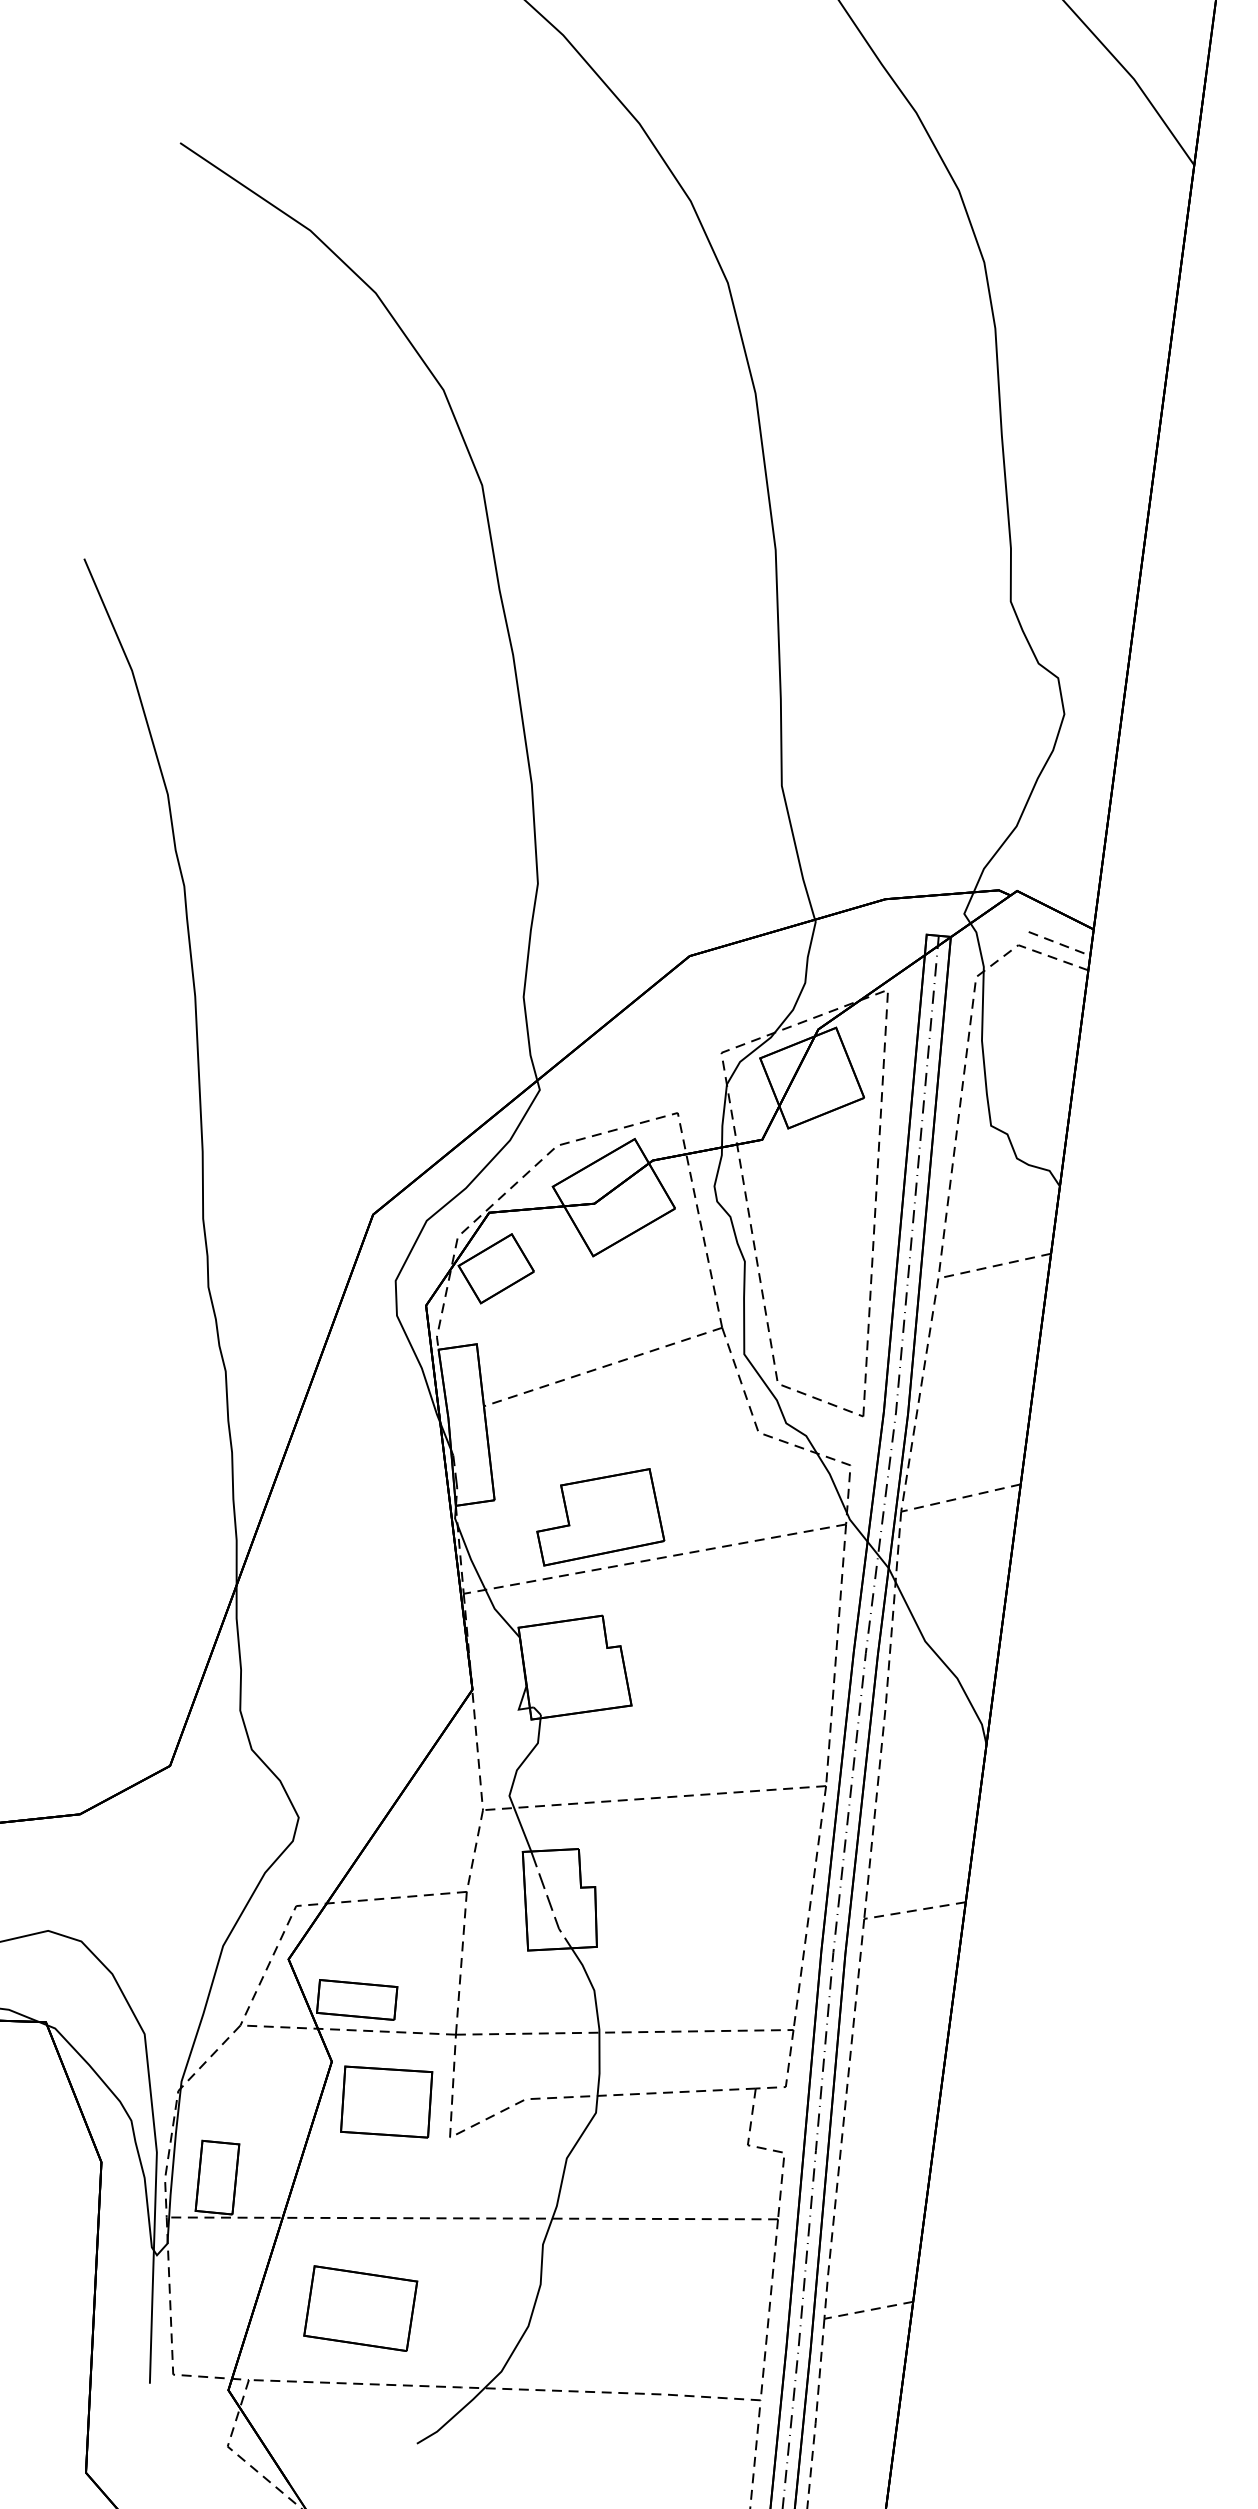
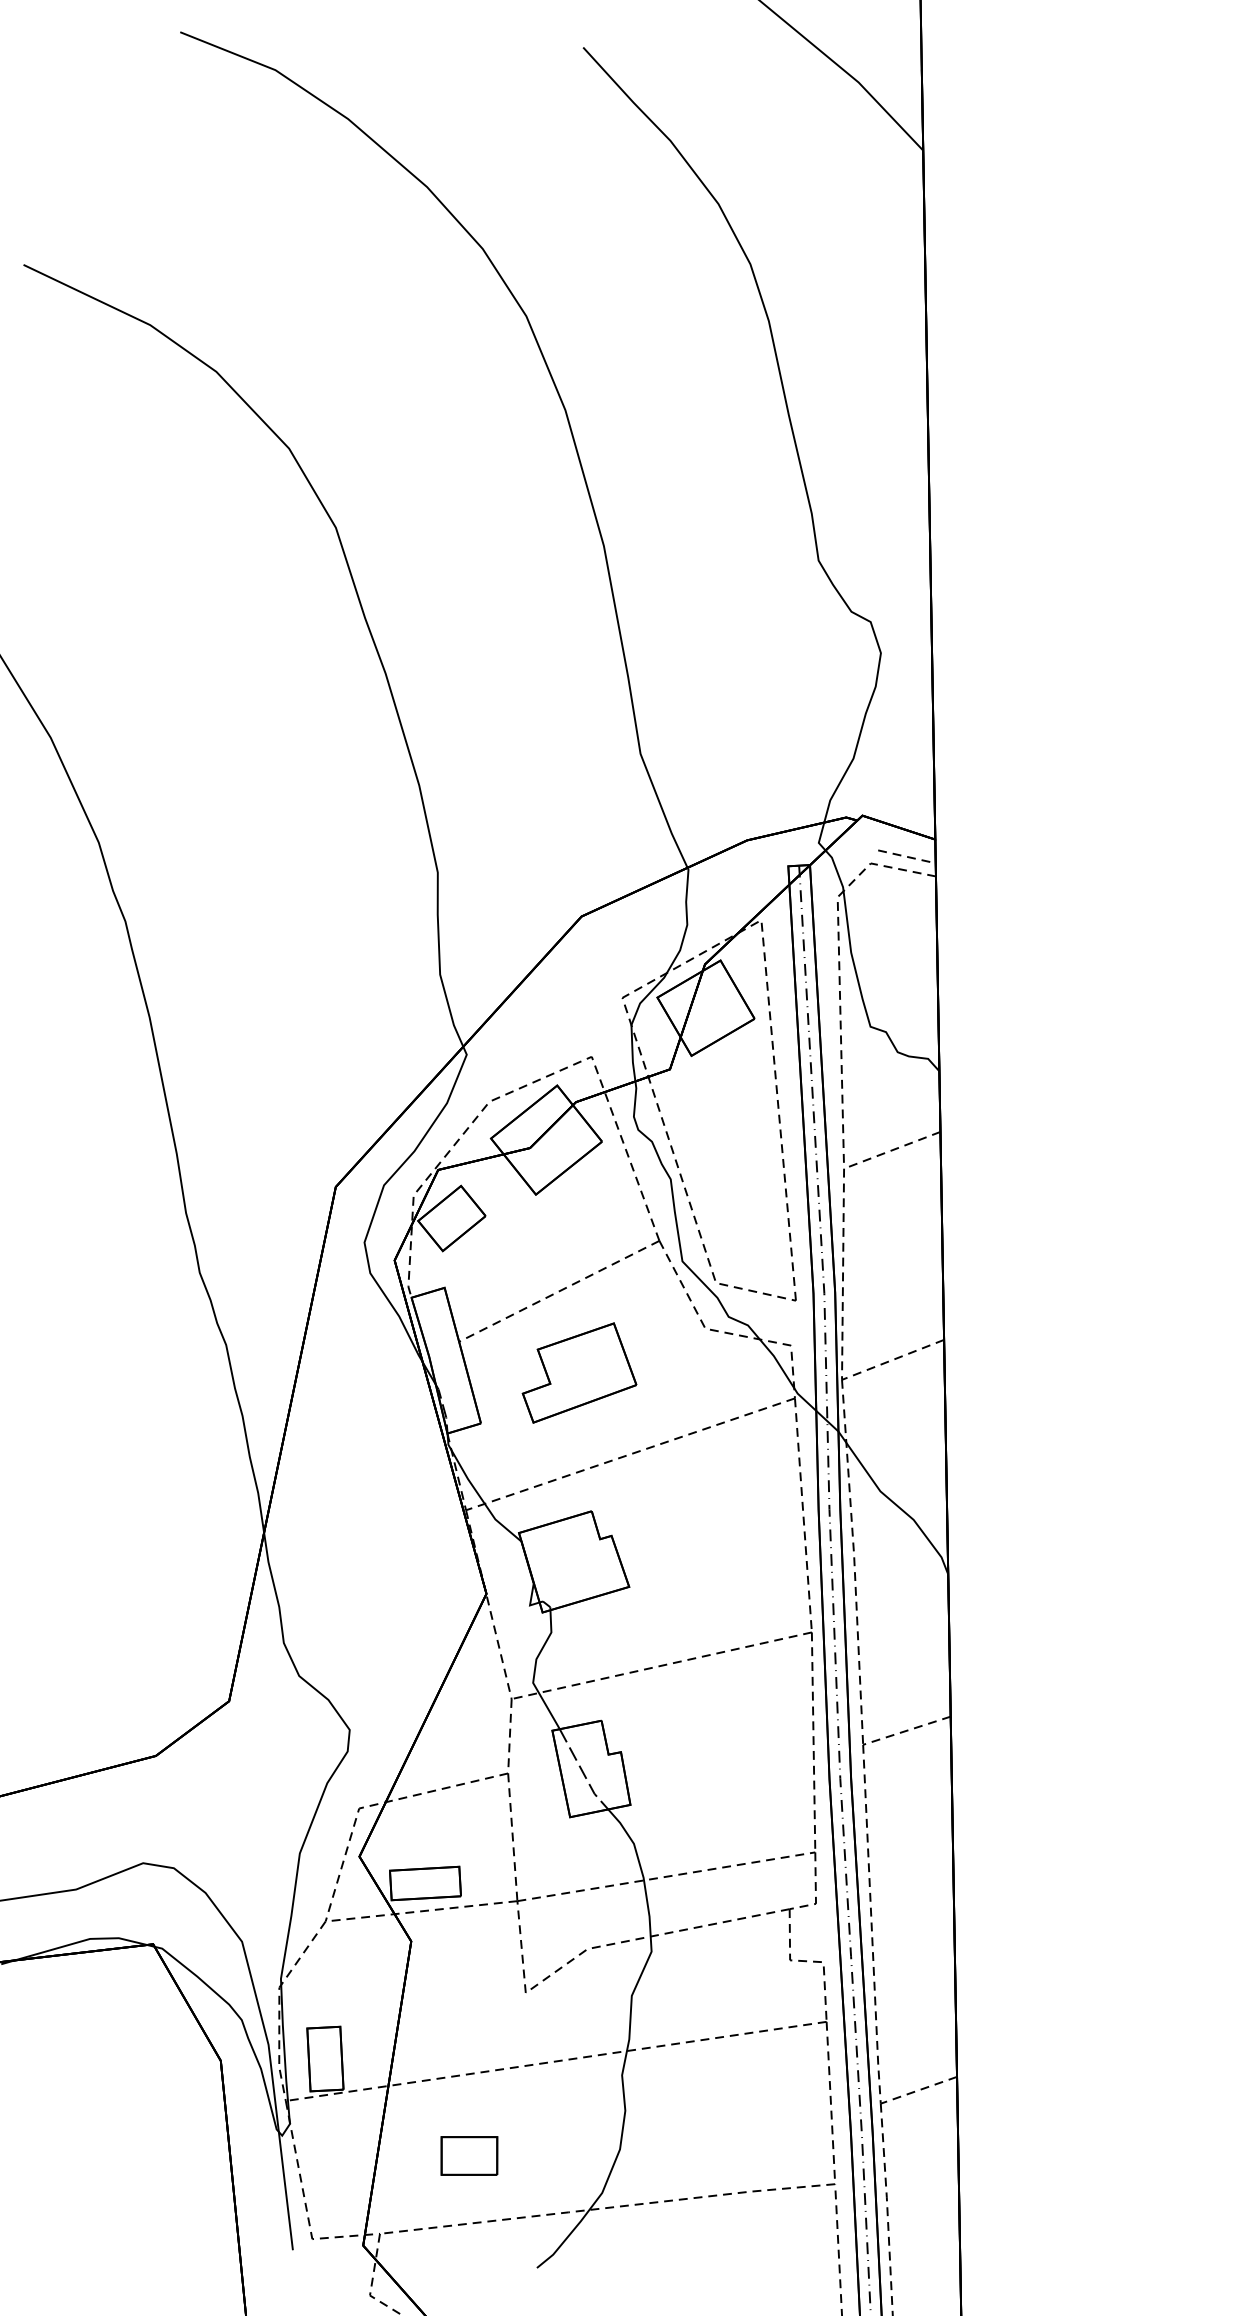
part: (603, 1517) -> (579, 1372), moved
part: (386, 2101) -> (464, 1969), removed
part: (360, 2308) -> (469, 2155), size x0.6

